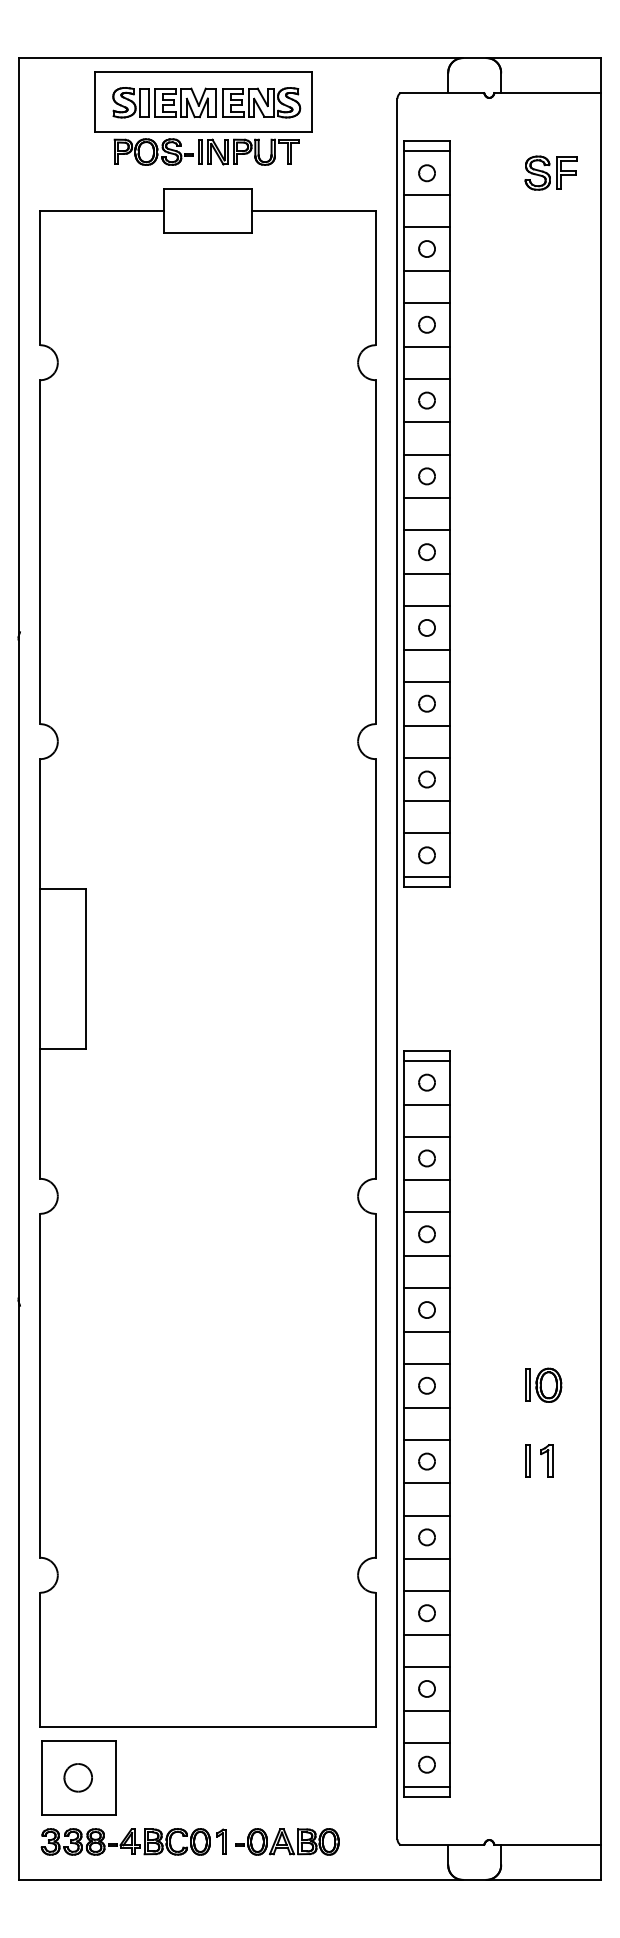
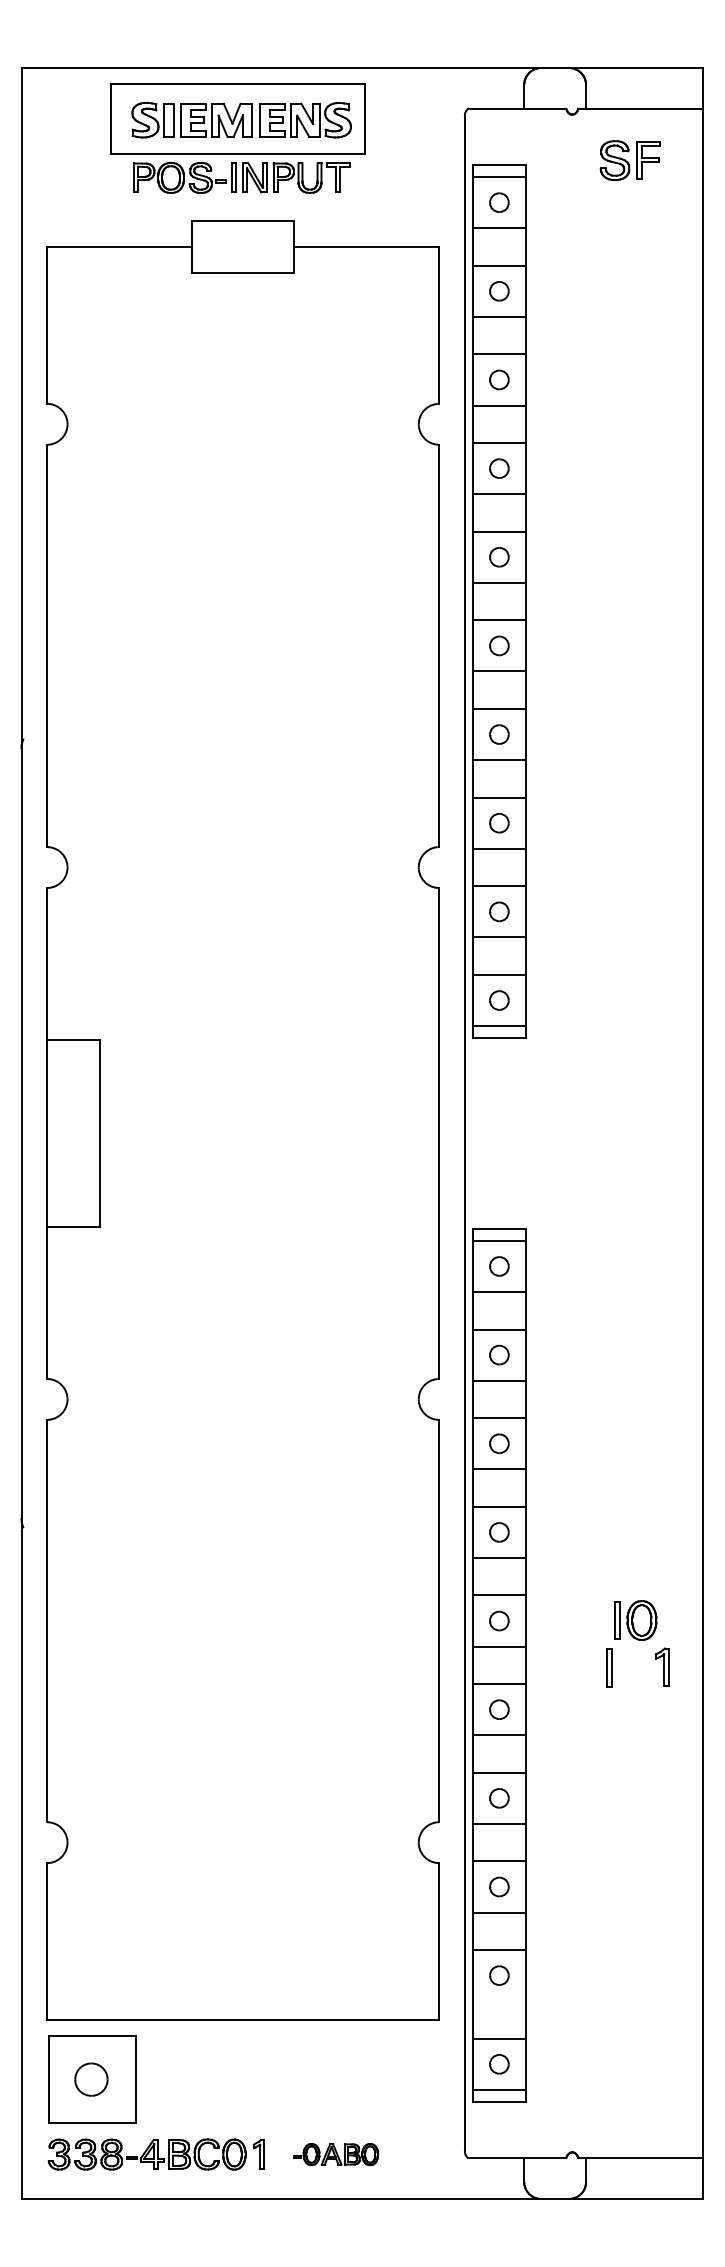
part: (550, 173) -> (629, 160), moved
part: (527, 1460) -> (609, 1667), moved
part: (546, 1460) -> (662, 1666), moved
line: (426, 1711) -> (498, 2001), removed
part: (286, 1841) -> (335, 2154), size x0.7

